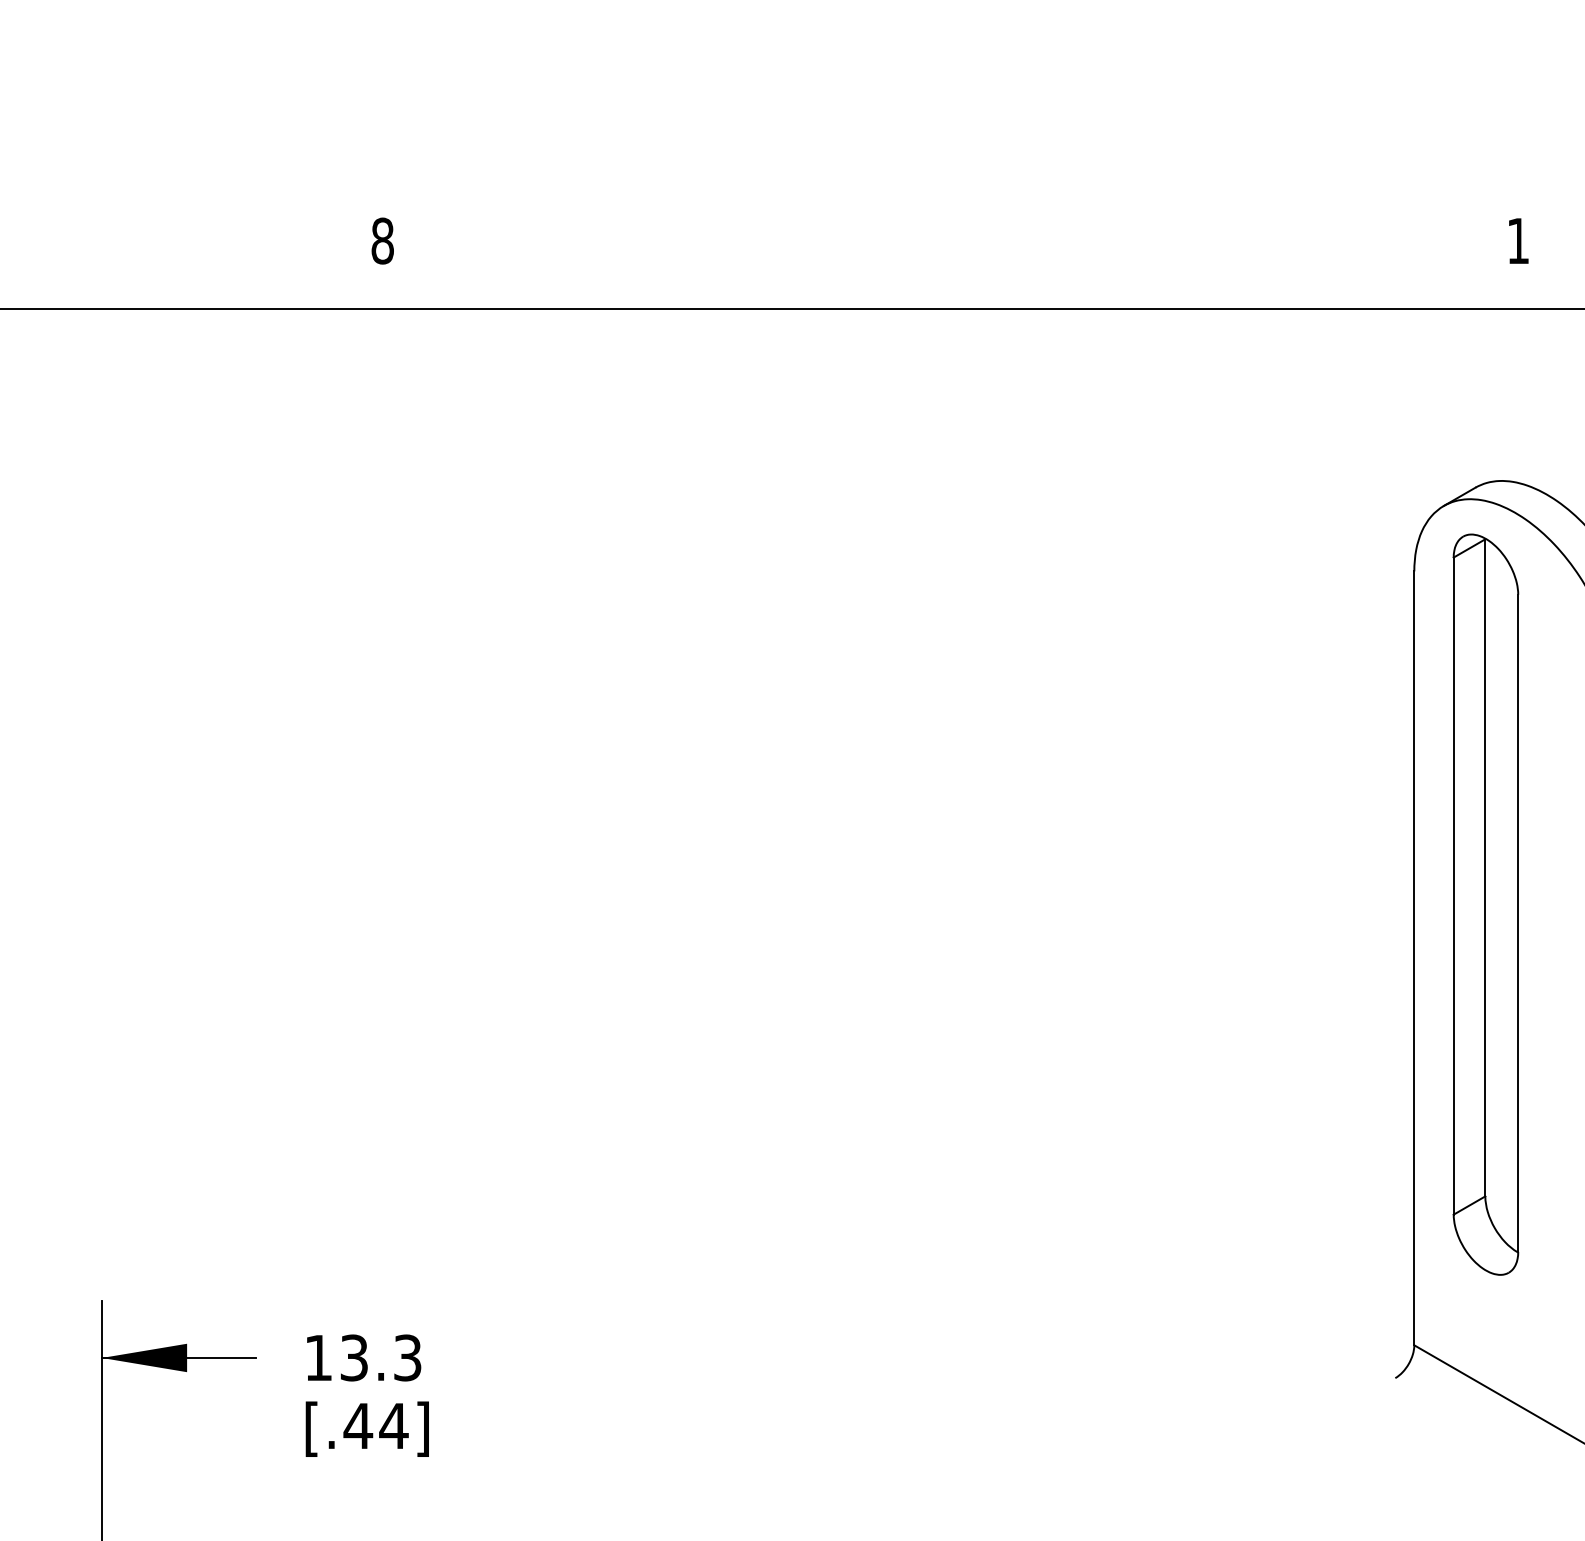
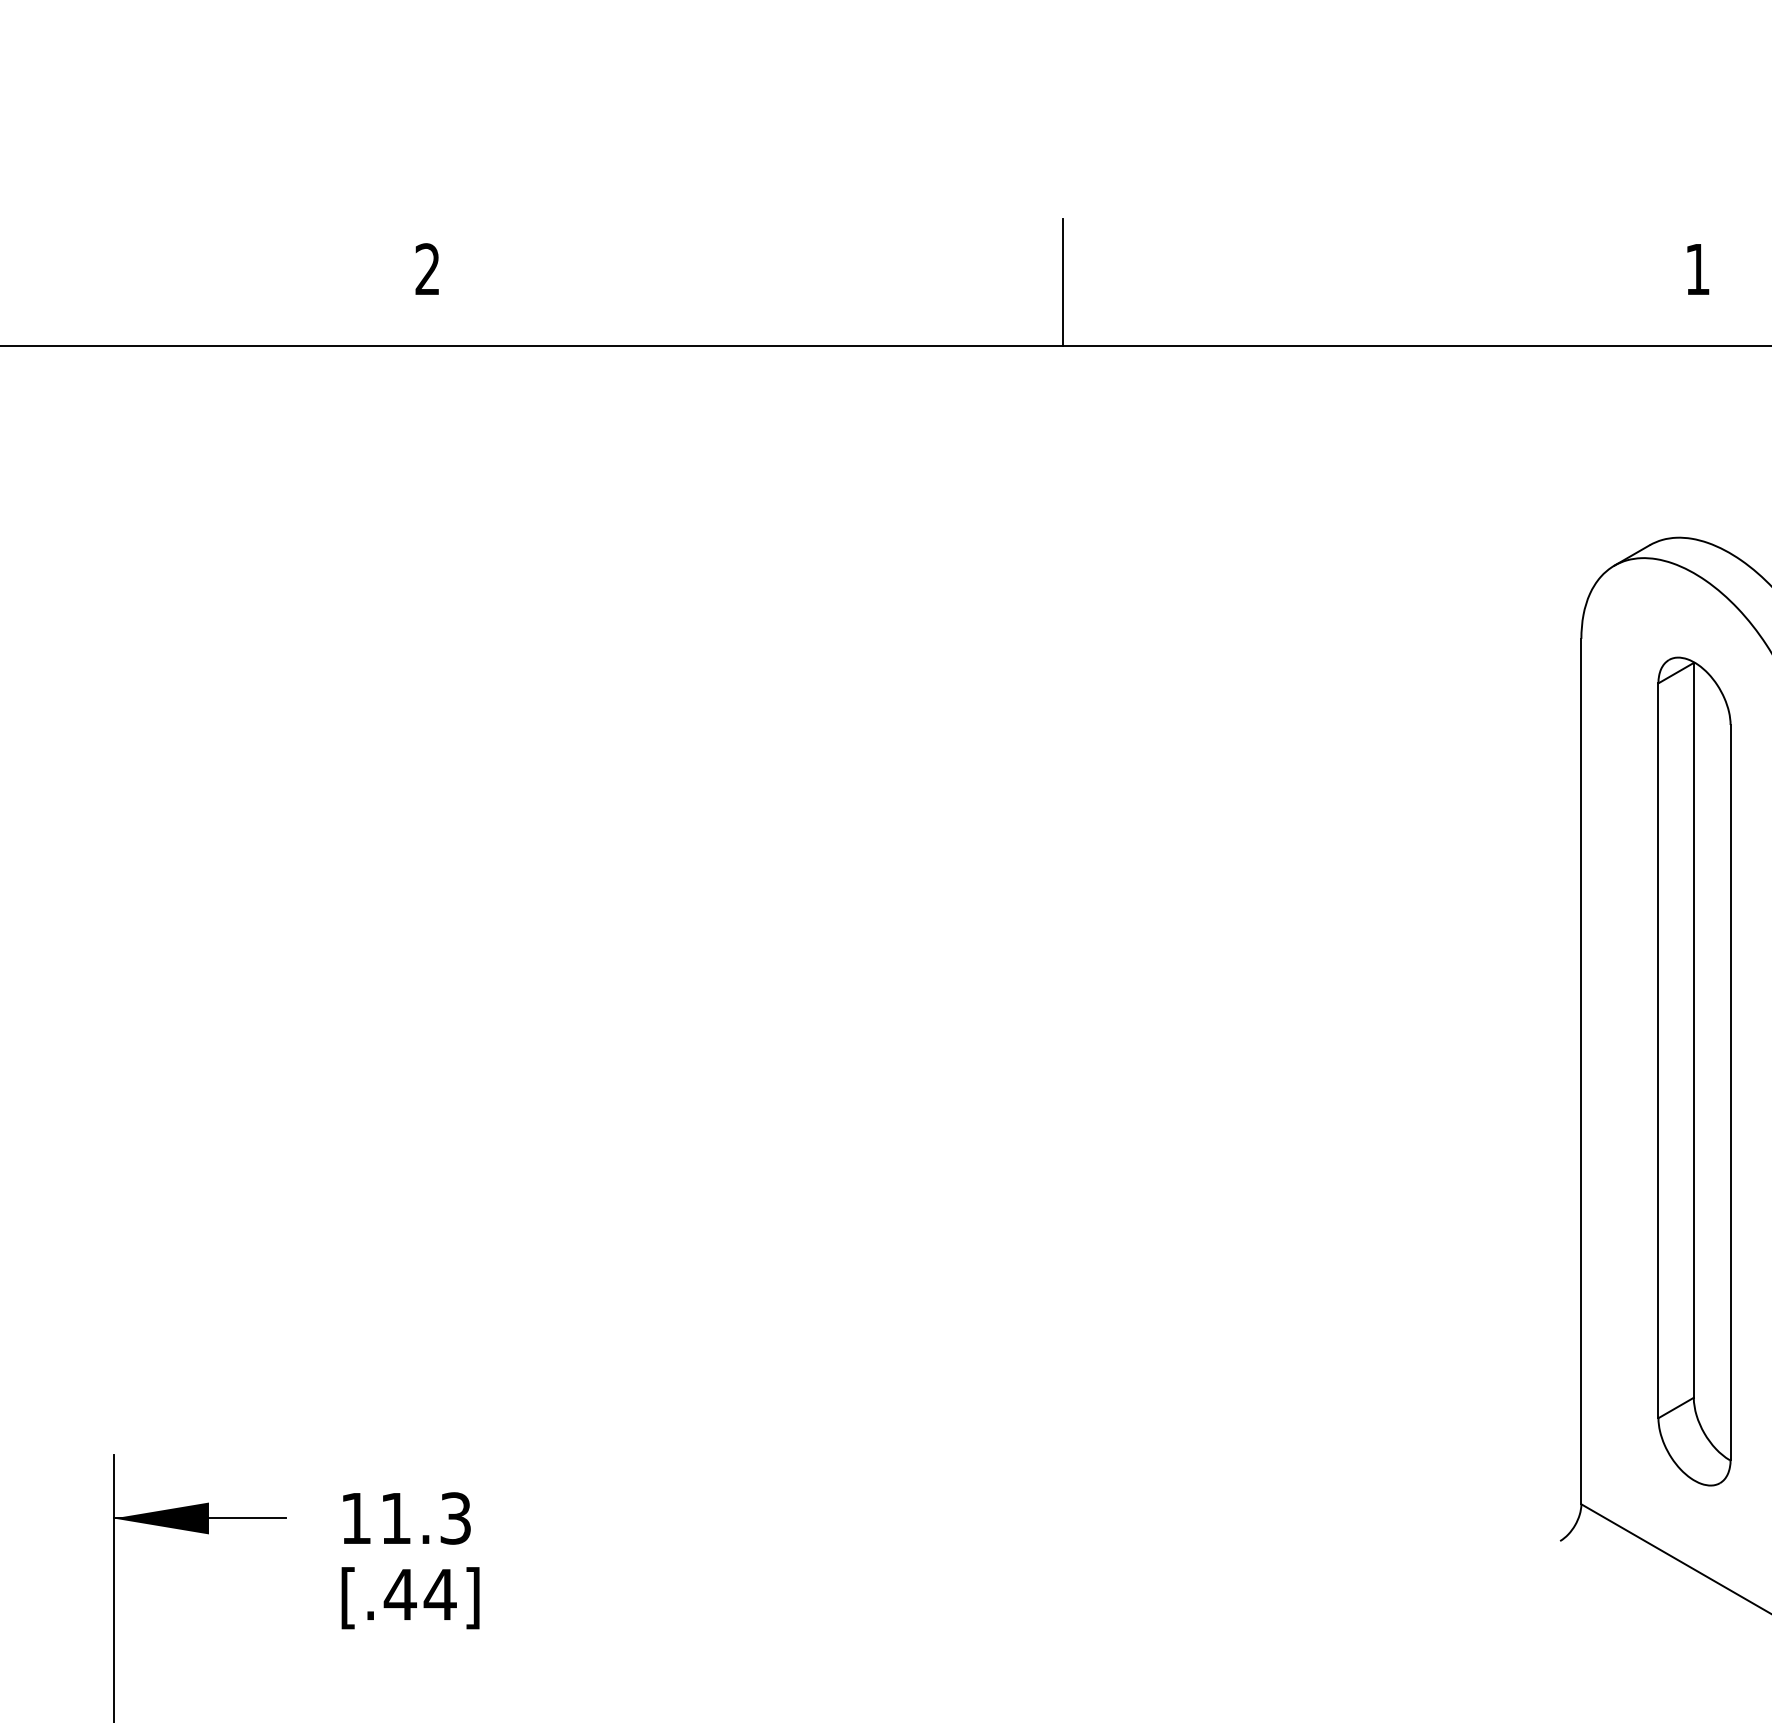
text: (382, 241) -> (427, 269), 8 -> 2
line: (950, 251) -> (1062, 281), added
part: (1485, 904) -> (1694, 1071), moved
text: (353, 1357) -> (395, 1518), 13.3 -> 11.3

